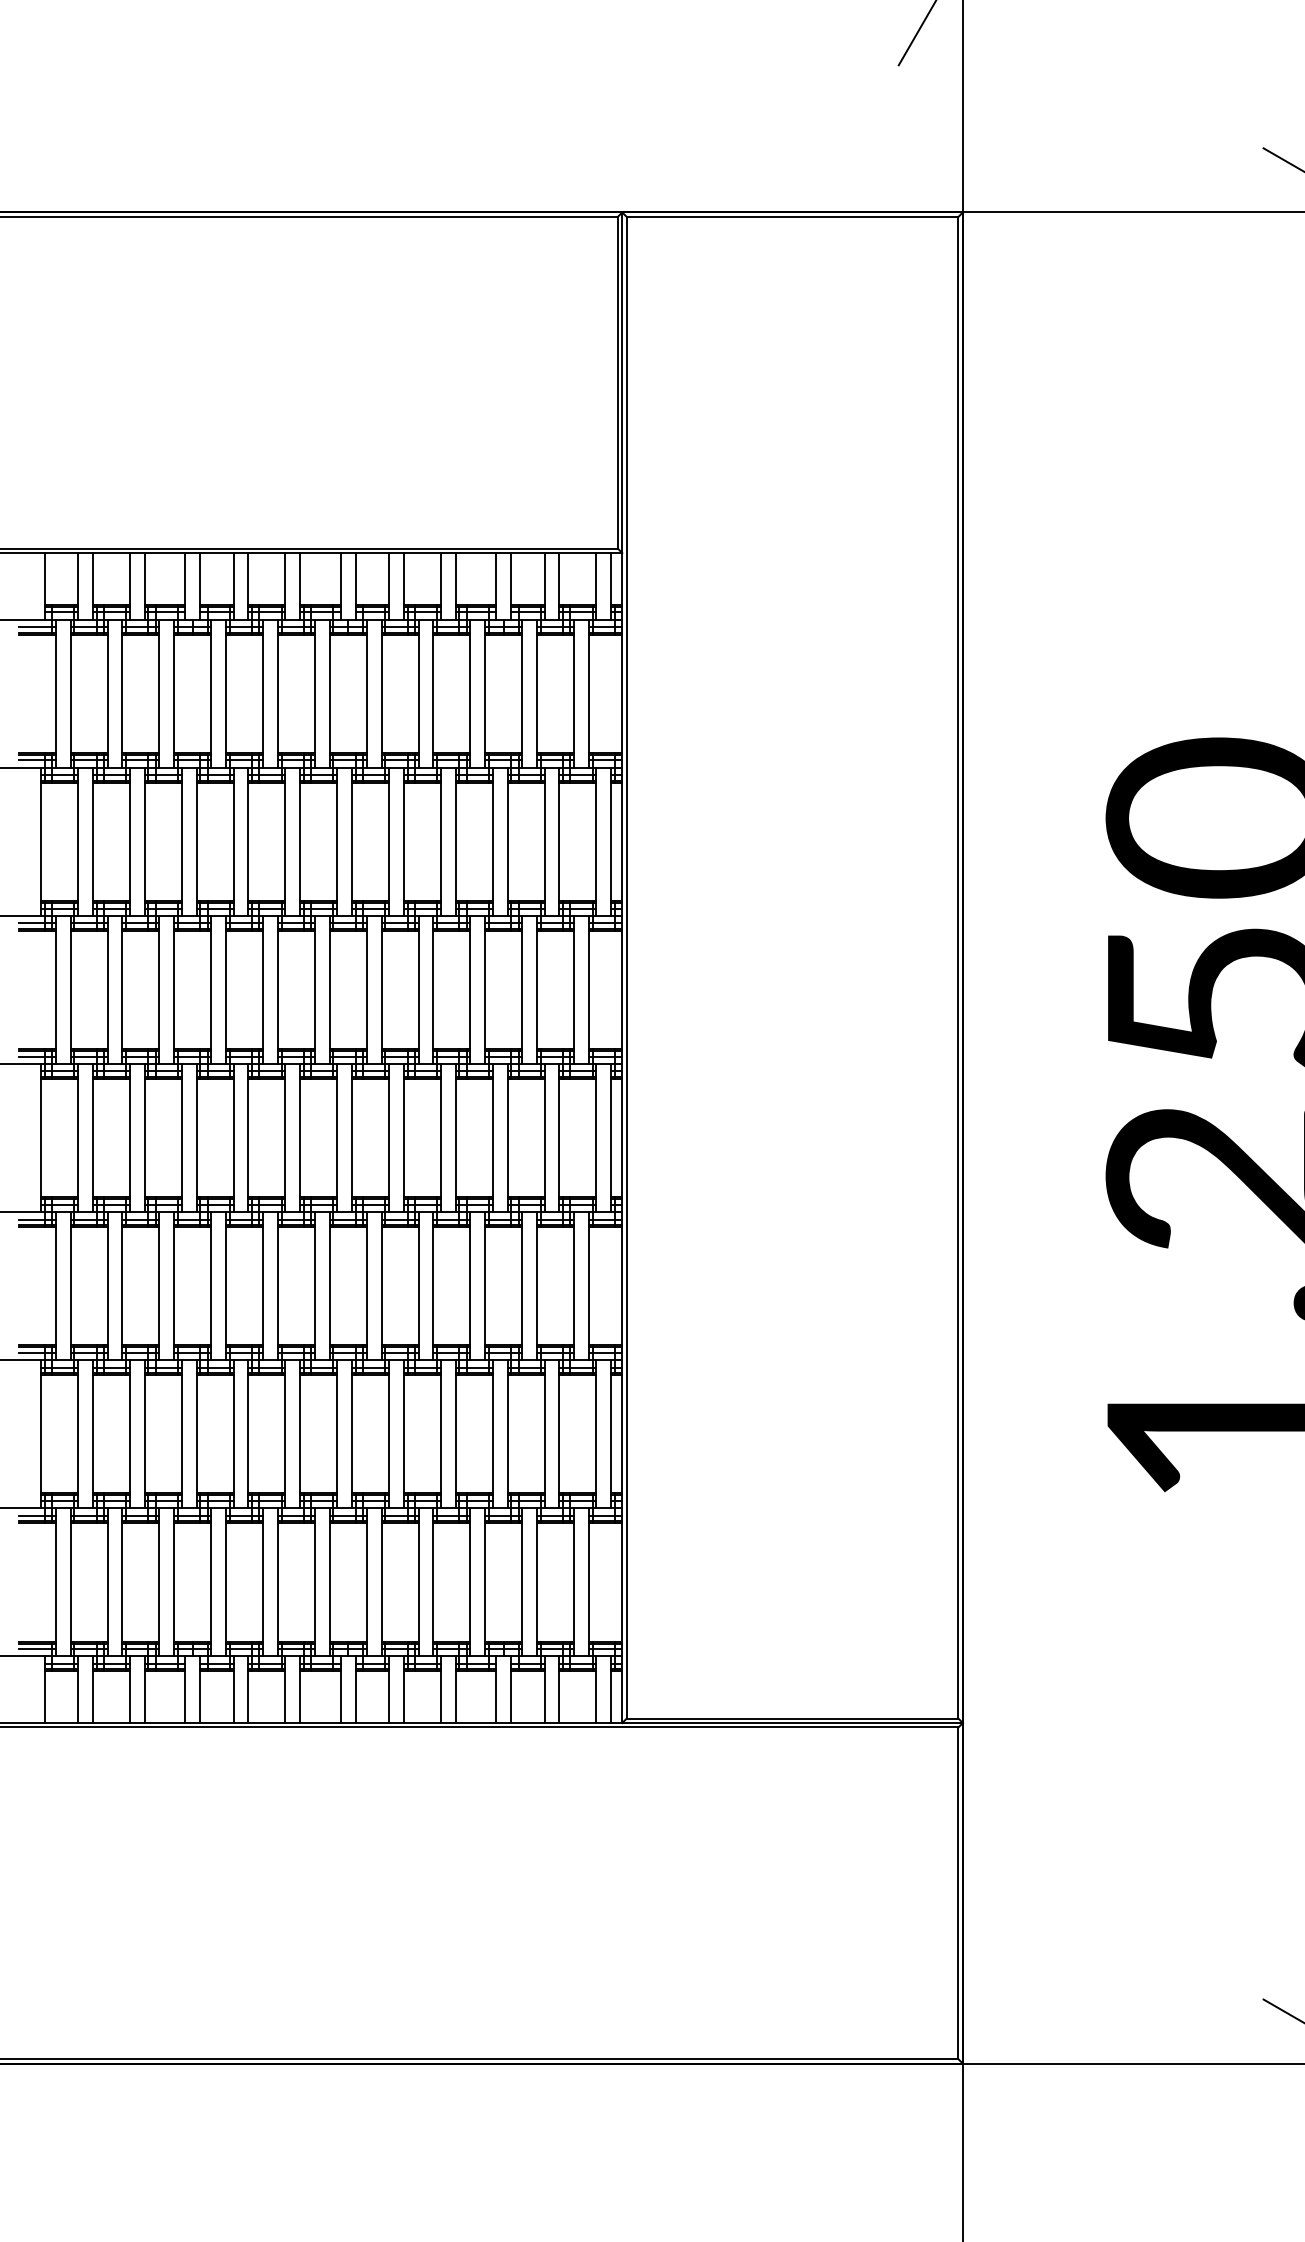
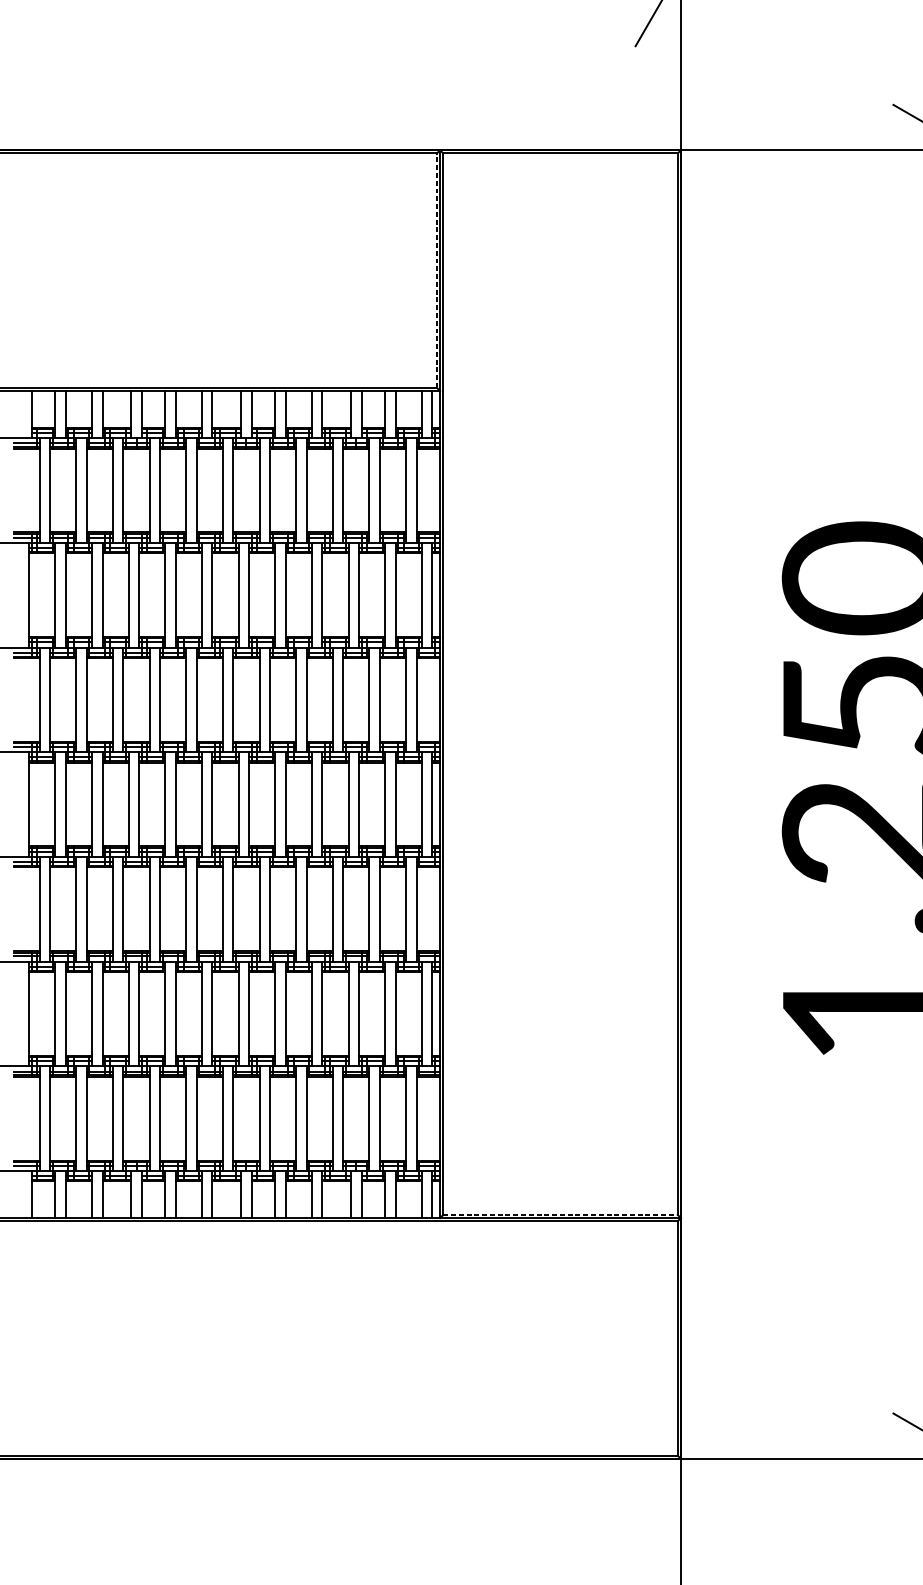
line: (617, 382) -> (436, 270), solid -> dashed
line: (792, 1718) -> (560, 1214), solid -> dashed

